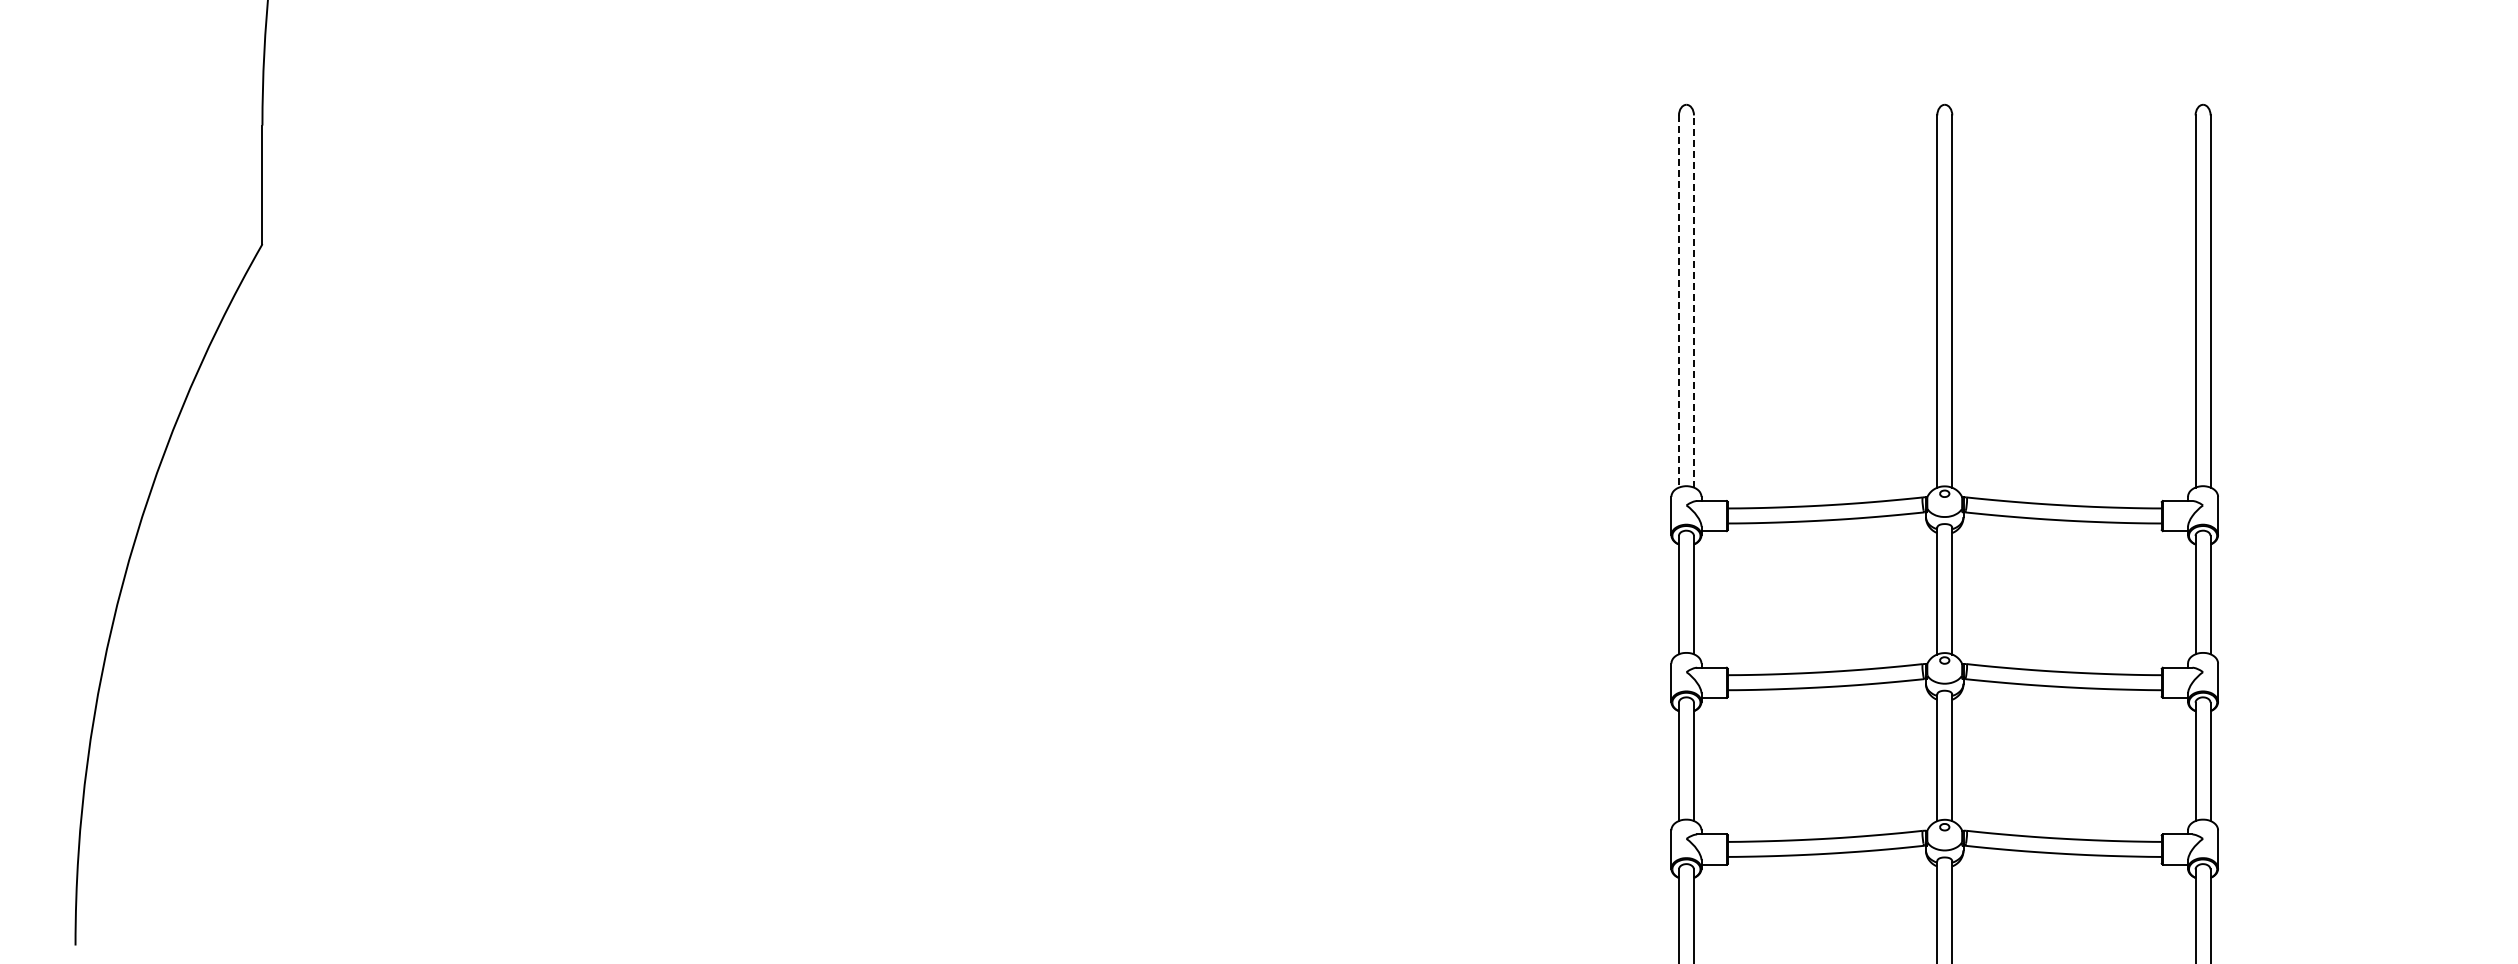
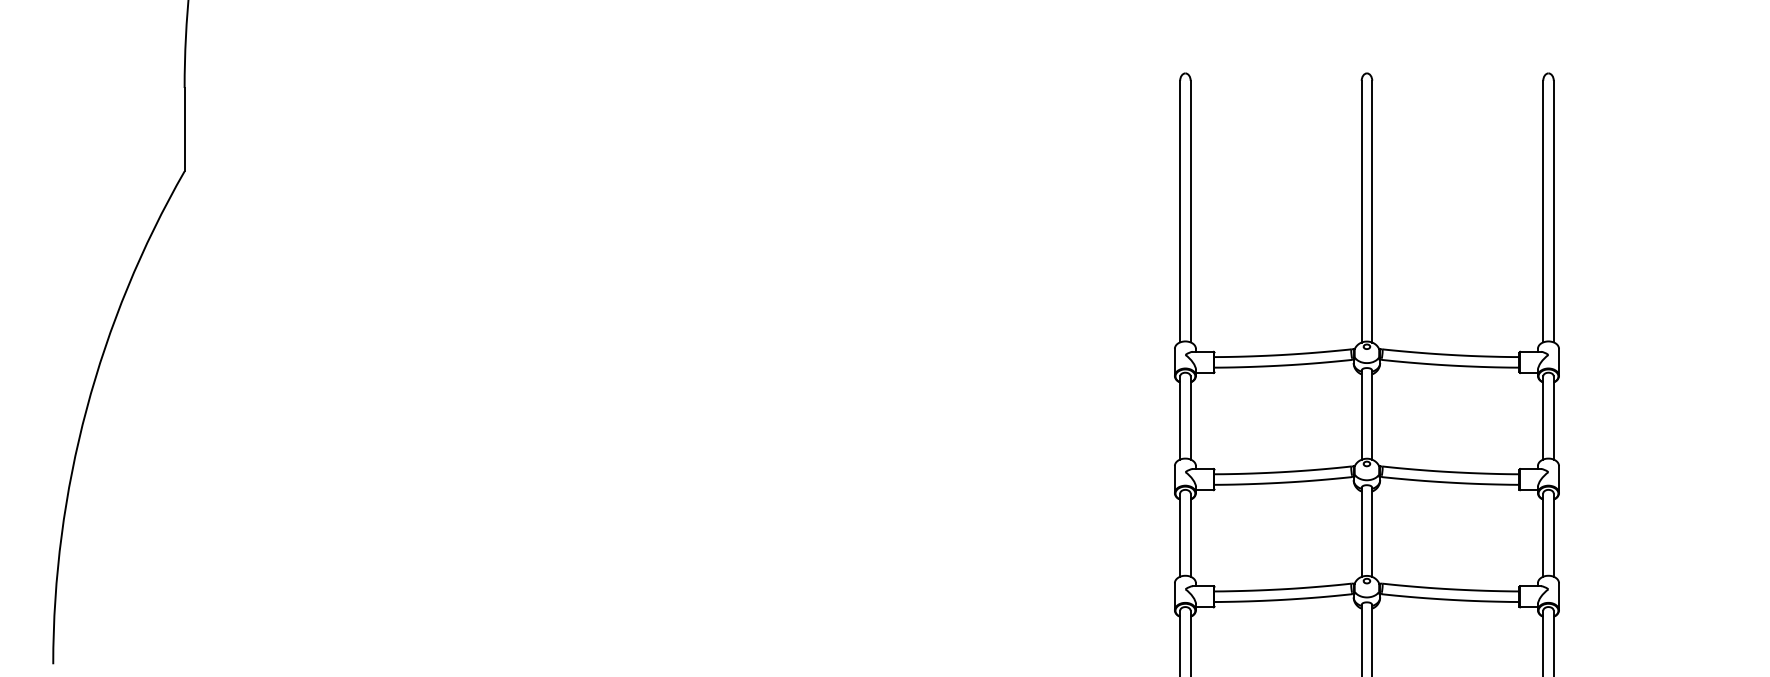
line: (1694, 301) -> (1191, 211), dashed -> solid
line: (1678, 302) -> (1179, 212), dashed -> solid

